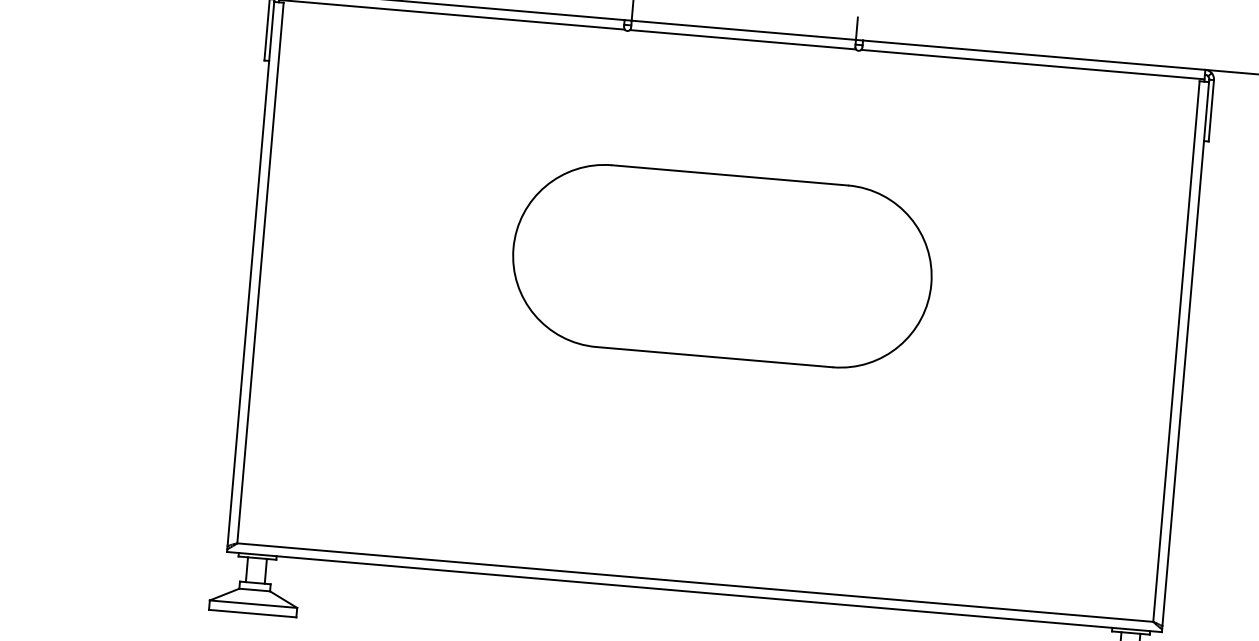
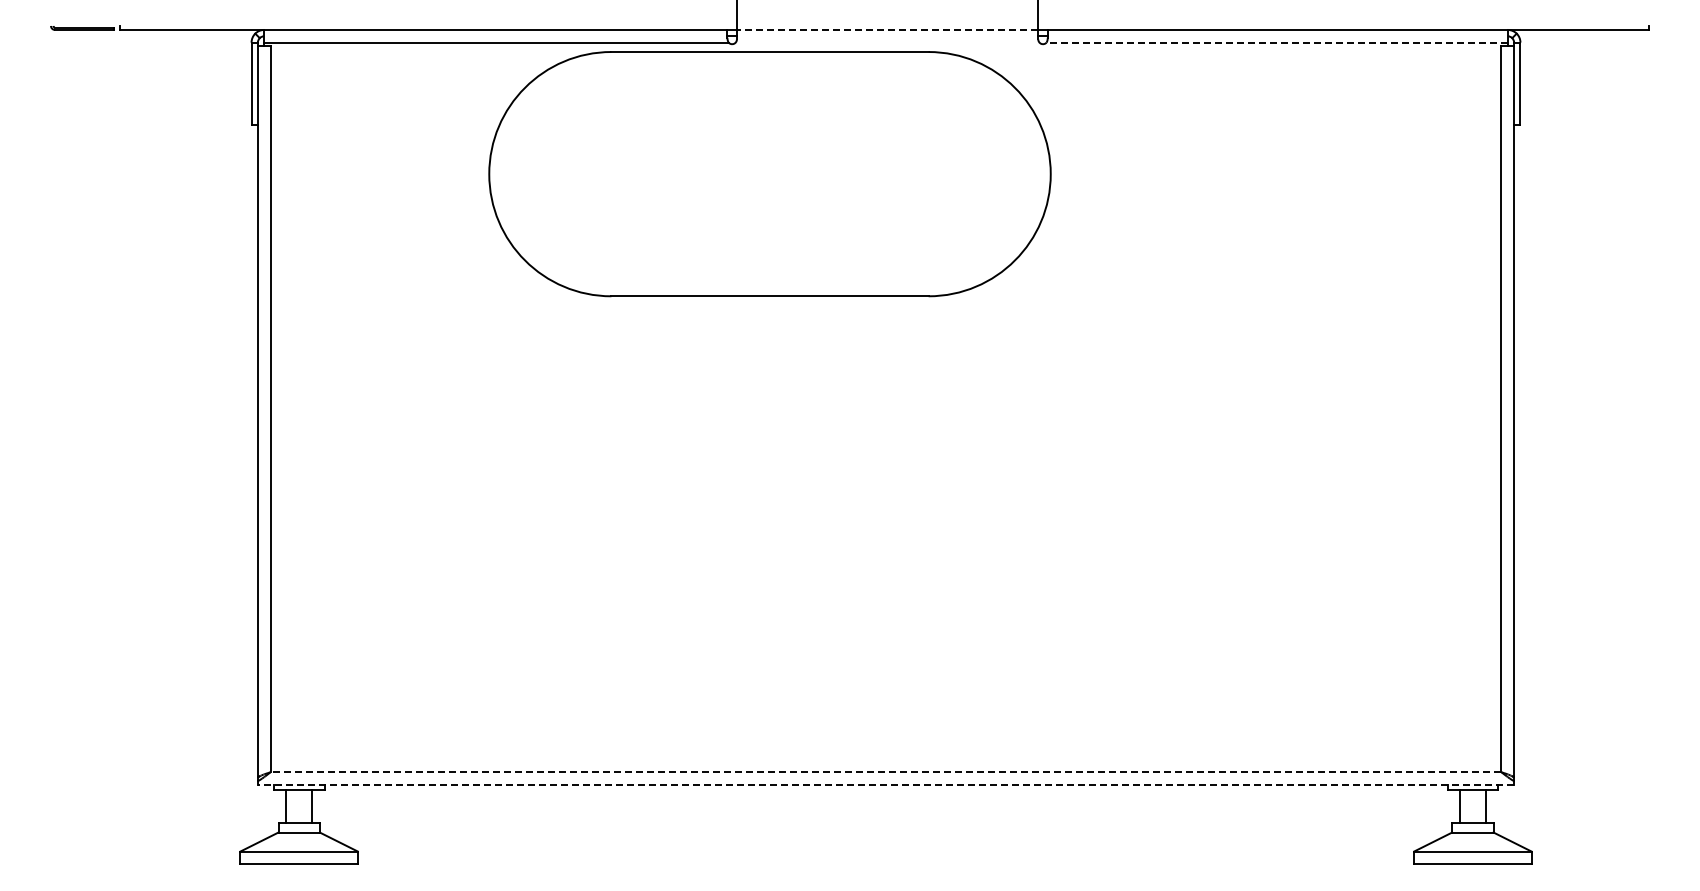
line: (743, 29) -> (887, 29), solid -> dashed
line: (742, 39) -> (887, 42), removed
line: (1033, 64) -> (1277, 42), solid -> dashed
part: (722, 266) -> (769, 174), moved
line: (694, 582) -> (885, 772), solid -> dashed
line: (694, 591) -> (885, 784), solid -> dashed

